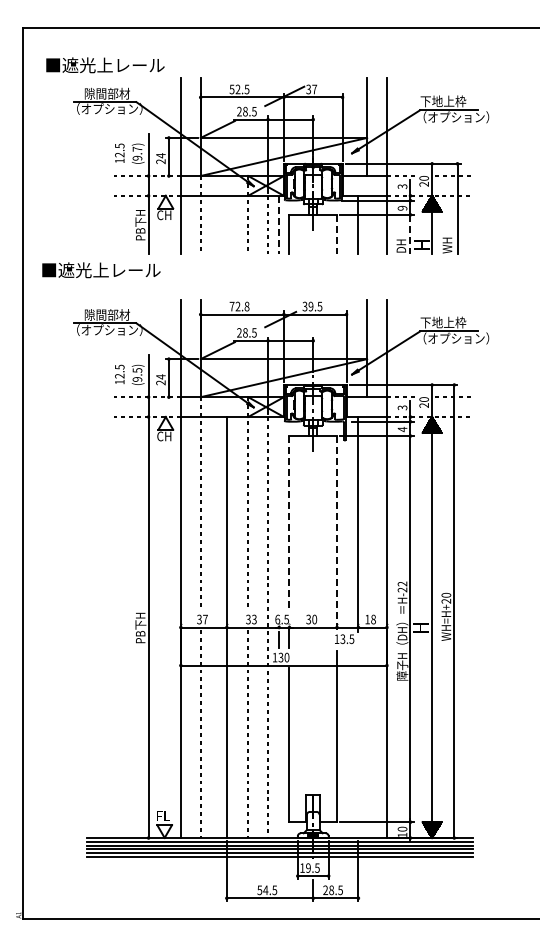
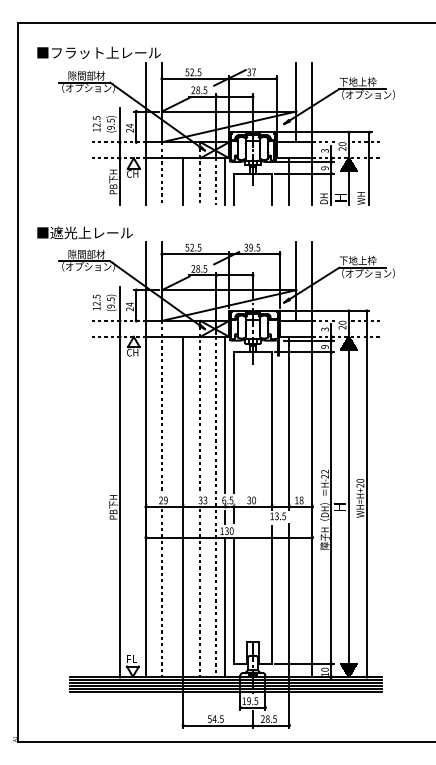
text: (130, 65) -> (105, 52), ■遮光上レール -> ■フラット上レール
text: (137, 148) -> (110, 120), (9.7) -> (9.5)
line: (226, 224) -> (182, 181), added
line: (279, 224) -> (225, 181), dashed -> solid
line: (337, 234) -> (272, 189), dashed -> solid
line: (410, 234) -> (331, 189), dashed -> solid
text: (101, 270) -> (85, 233), moved
text: (239, 306) -> (193, 247), 72.8 -> 52.5
text: (402, 429) -> (325, 346), 4 -> 9
line: (279, 513) -> (225, 414), added
line: (289, 523) -> (233, 422), dashed -> solid
line: (337, 533) -> (272, 430), dashed -> solid
text: (202, 619) -> (163, 500), 37 -> 29
line: (358, 743) -> (289, 600), added
line: (279, 751) -> (225, 607), added

